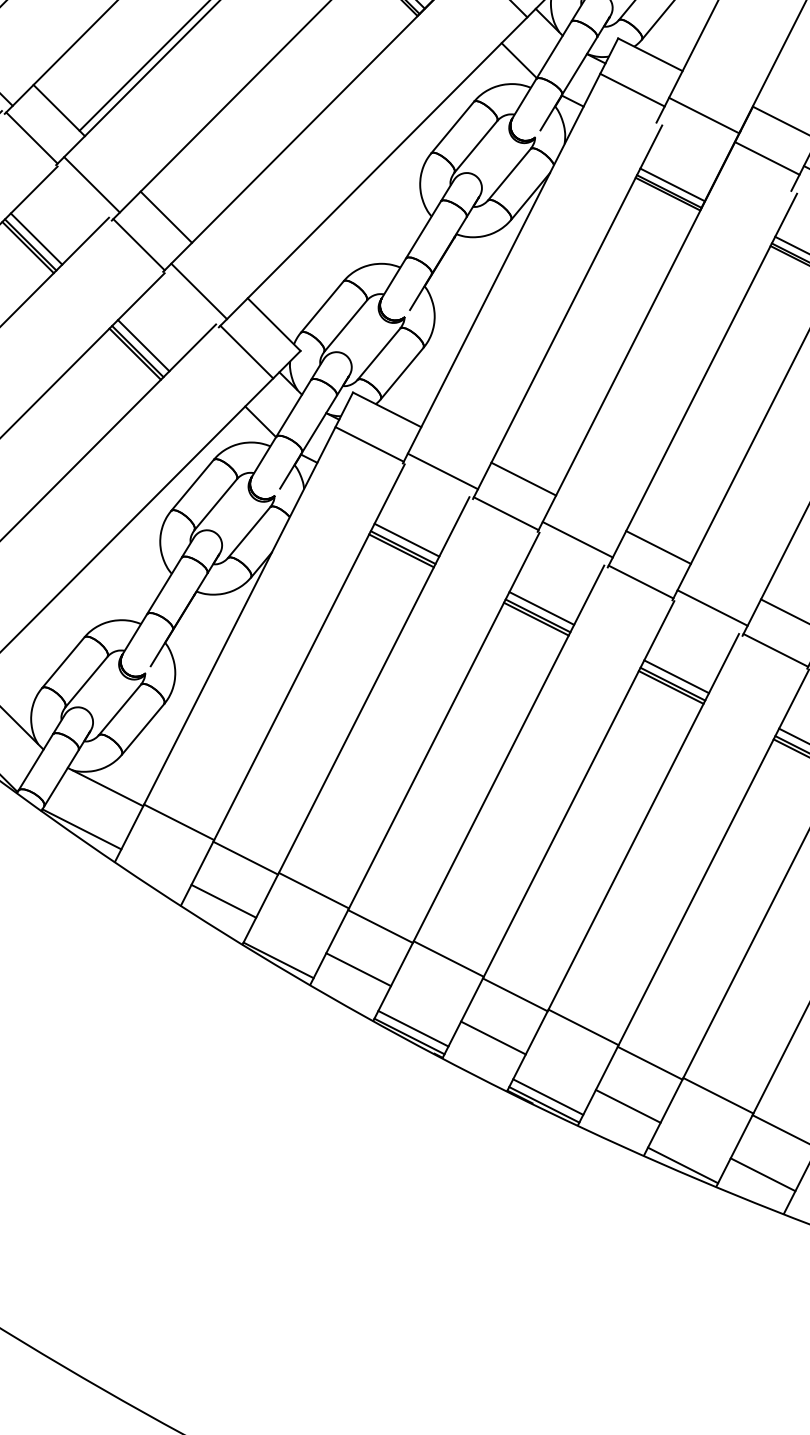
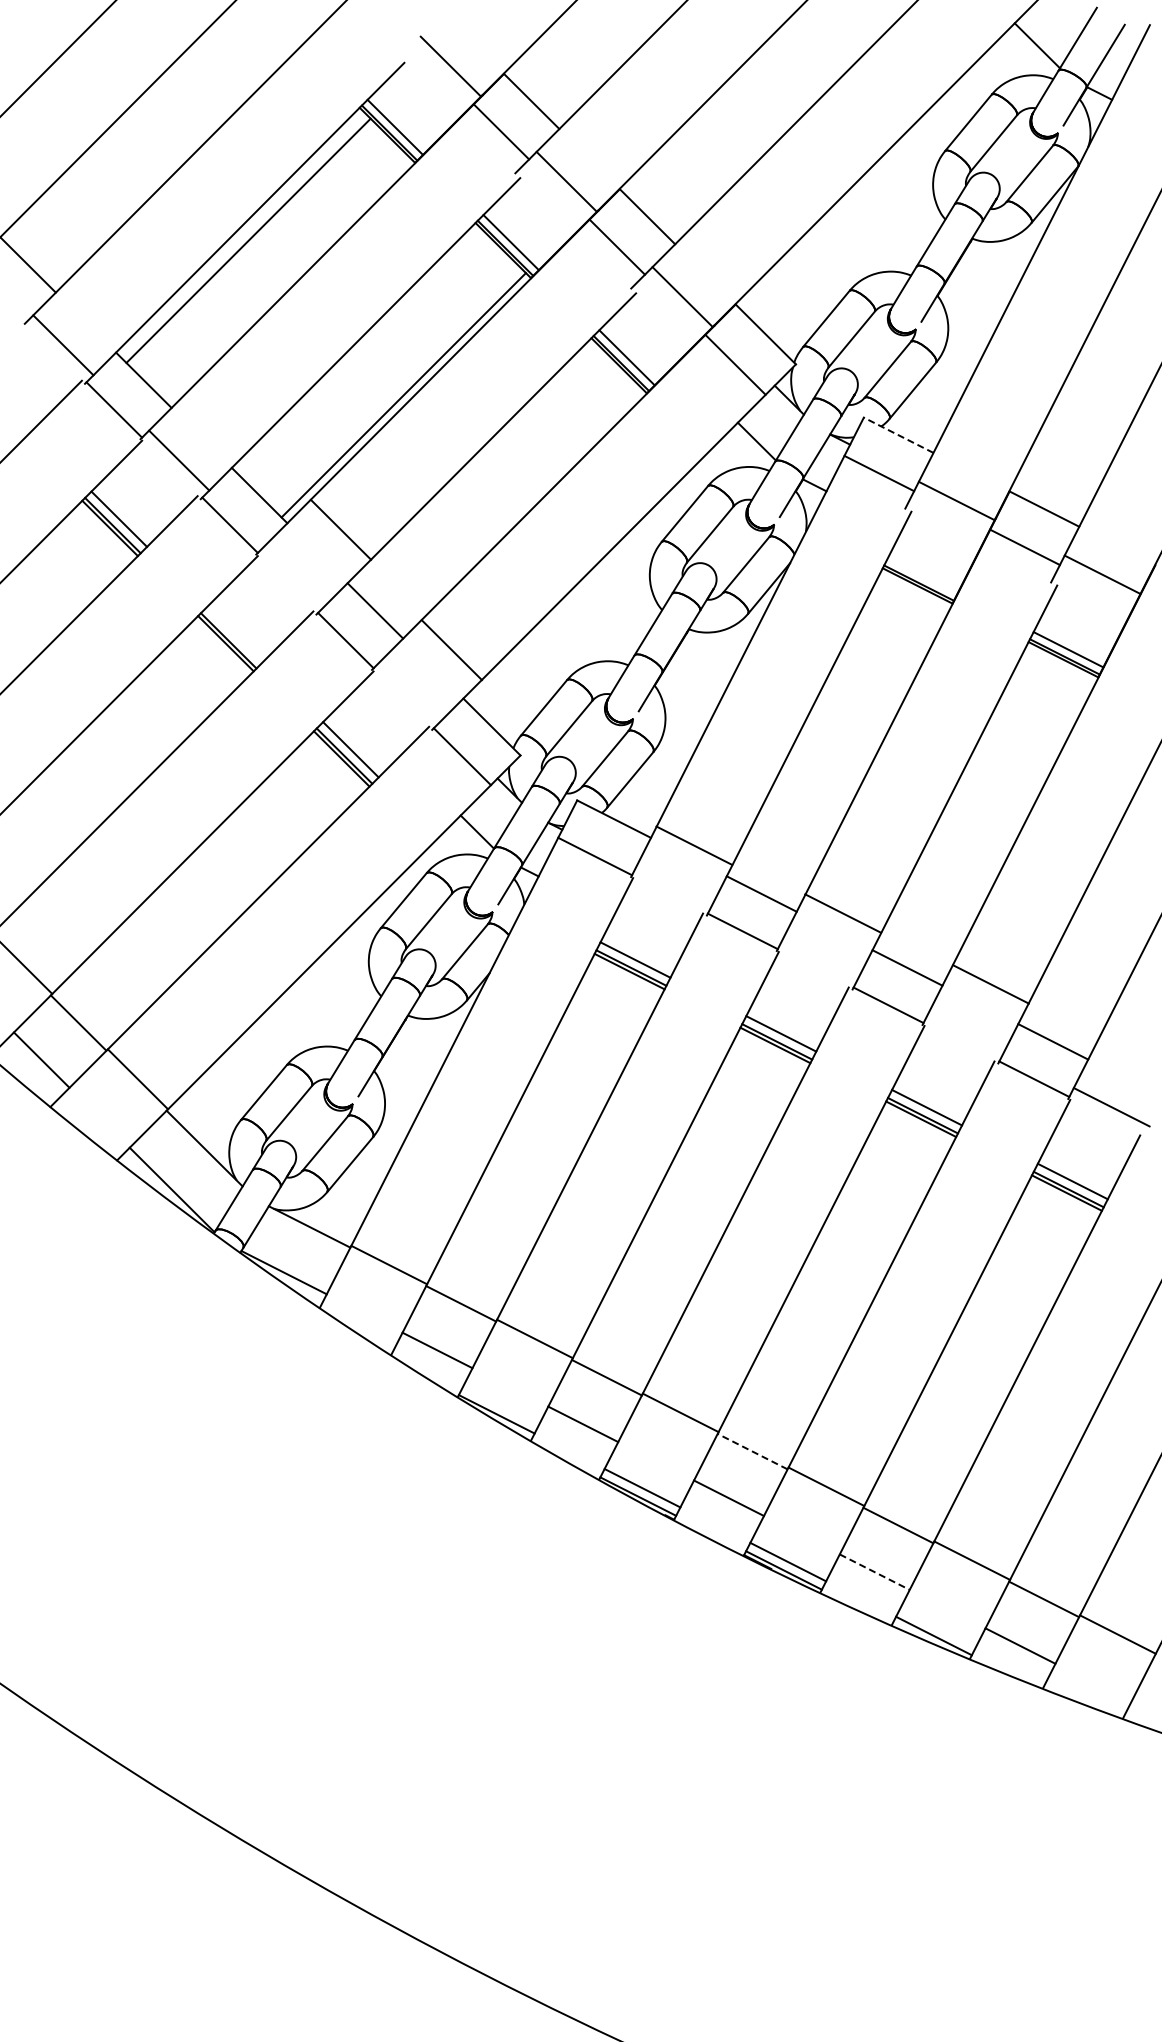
line: (650, 54) -> (898, 435), solid -> dashed
line: (91, 184) -> (340, 529), moved
line: (672, 184) -> (922, 575), removed
line: (36, 239) -> (234, 634), removed
line: (198, 291) -> (451, 650), moved
line: (443, 471) -> (694, 845), moved
line: (578, 539) -> (843, 913), moved
line: (712, 608) -> (990, 984), moved
line: (515, 994) -> (752, 1451), solid -> dashed
line: (628, 1106) -> (875, 1572), solid -> dashed

